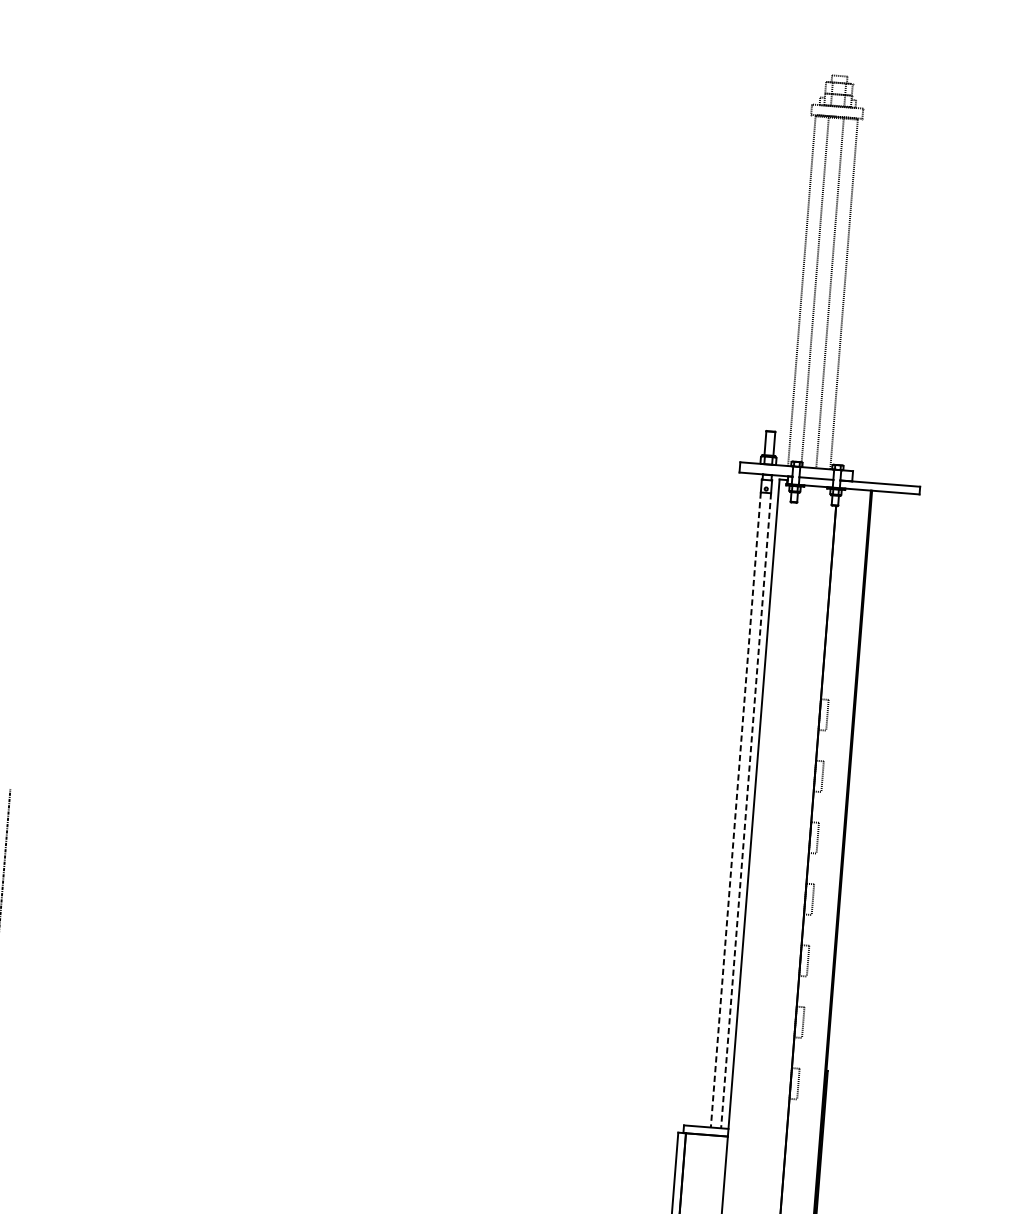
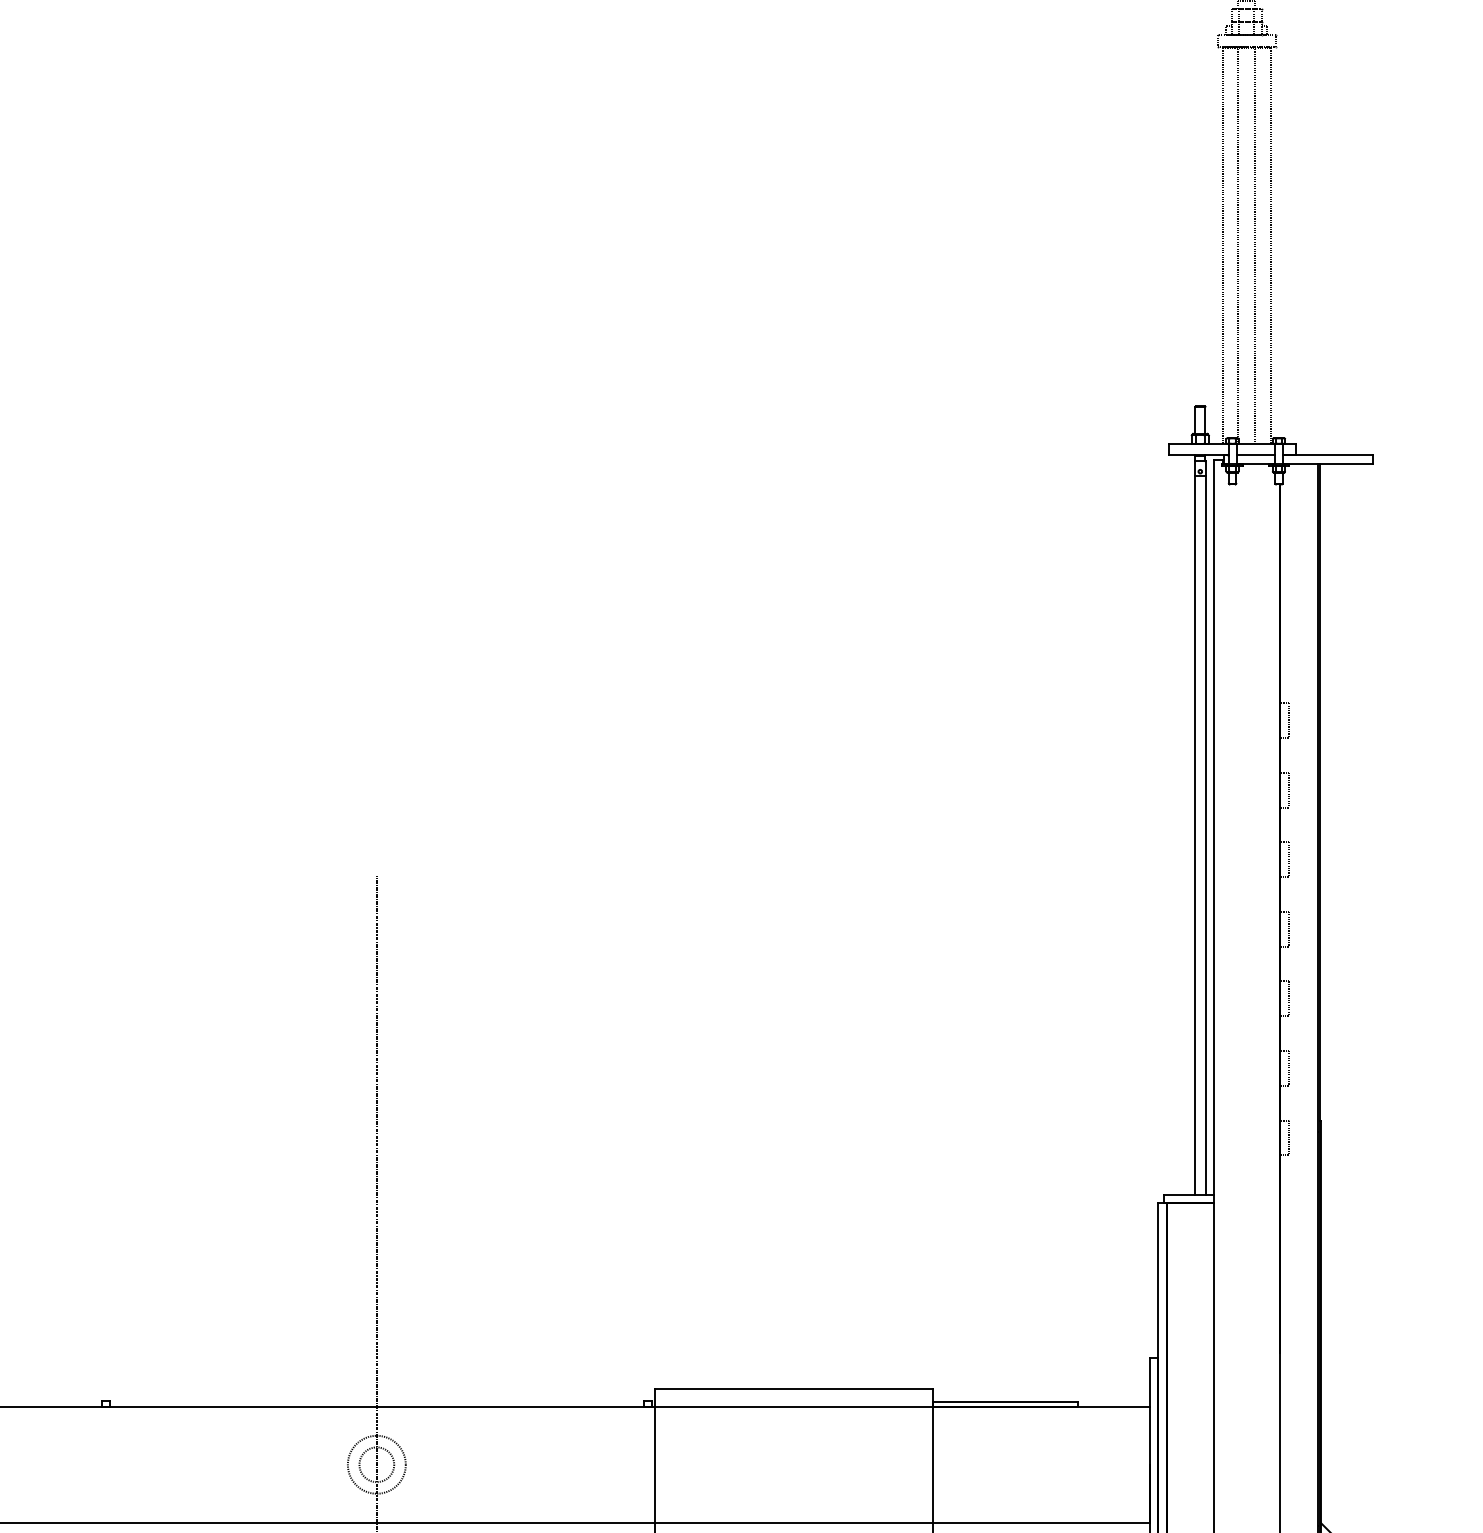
line: (735, 810) -> (1194, 835), dashed -> solid
line: (746, 811) -> (1206, 835), dashed -> solid

